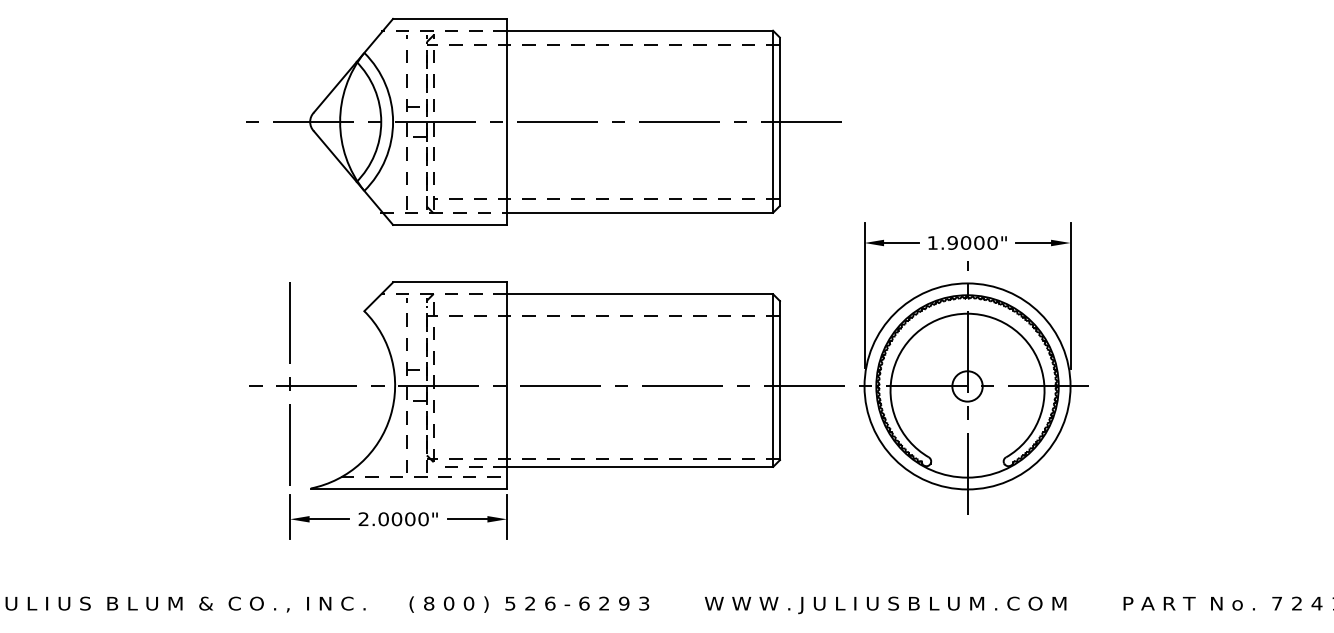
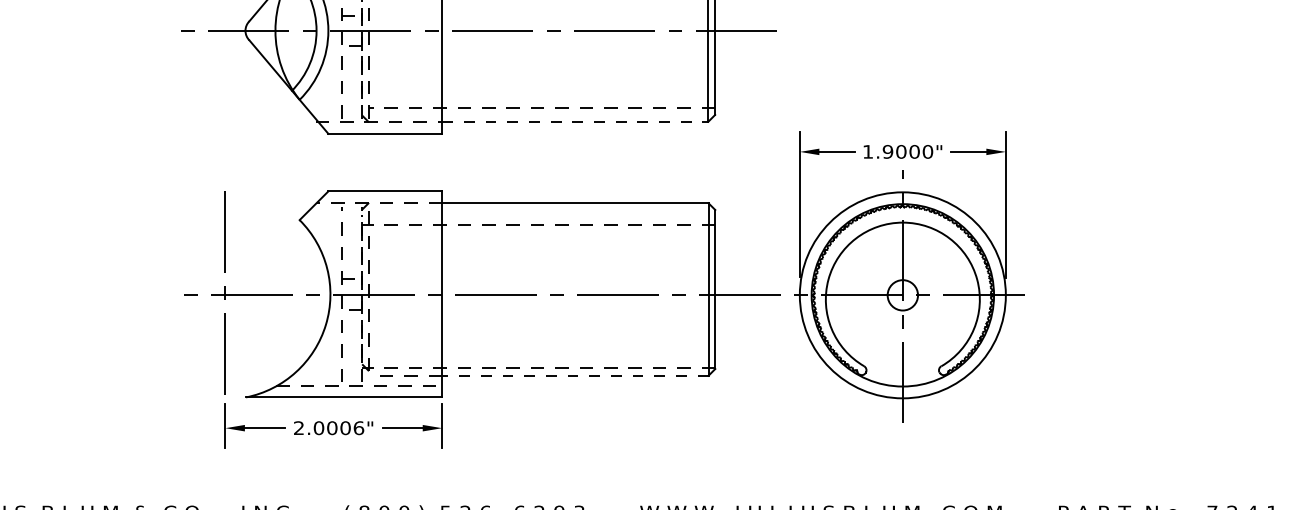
line: (640, 212) -> (575, 121), solid -> dashed
line: (639, 466) -> (574, 375), solid -> dashed
text: (423, 518) -> (358, 427), 2.0000" -> 2.0006"

